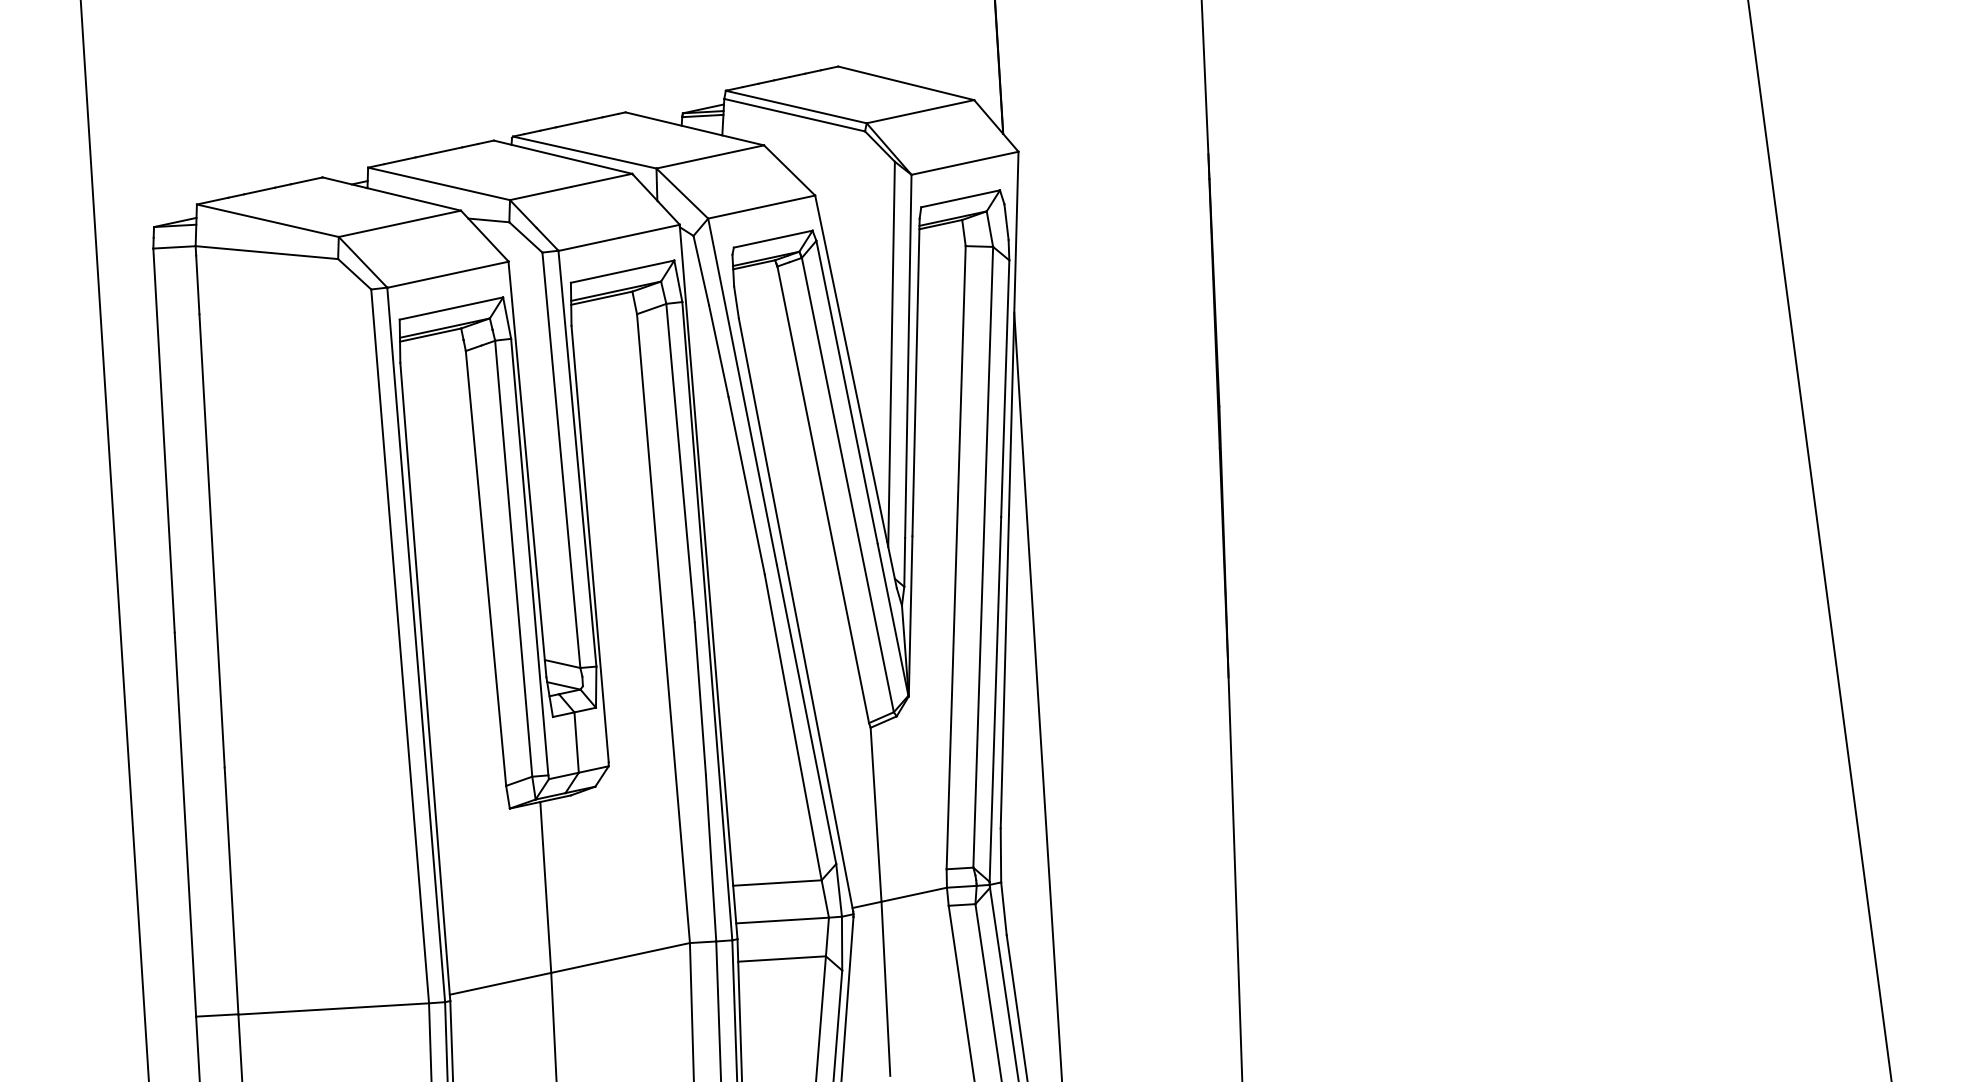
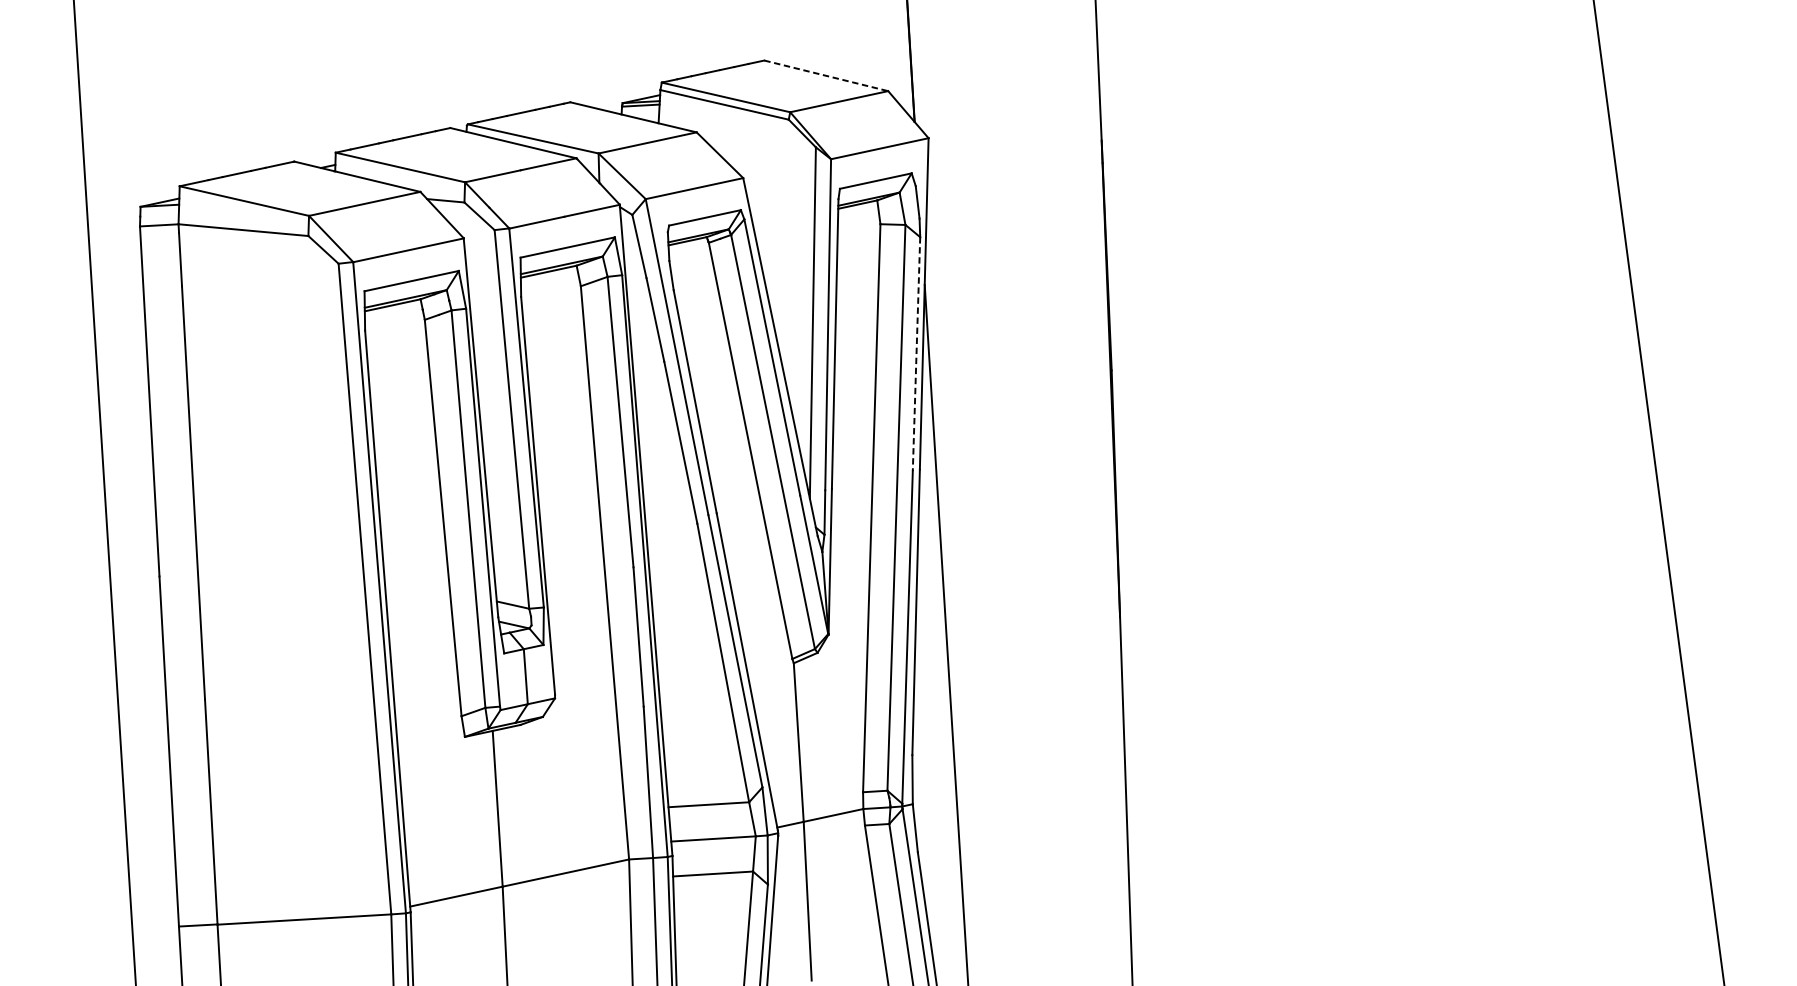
line: (906, 83) -> (826, 75), solid -> dashed
line: (1005, 389) -> (916, 354), solid -> dashed

